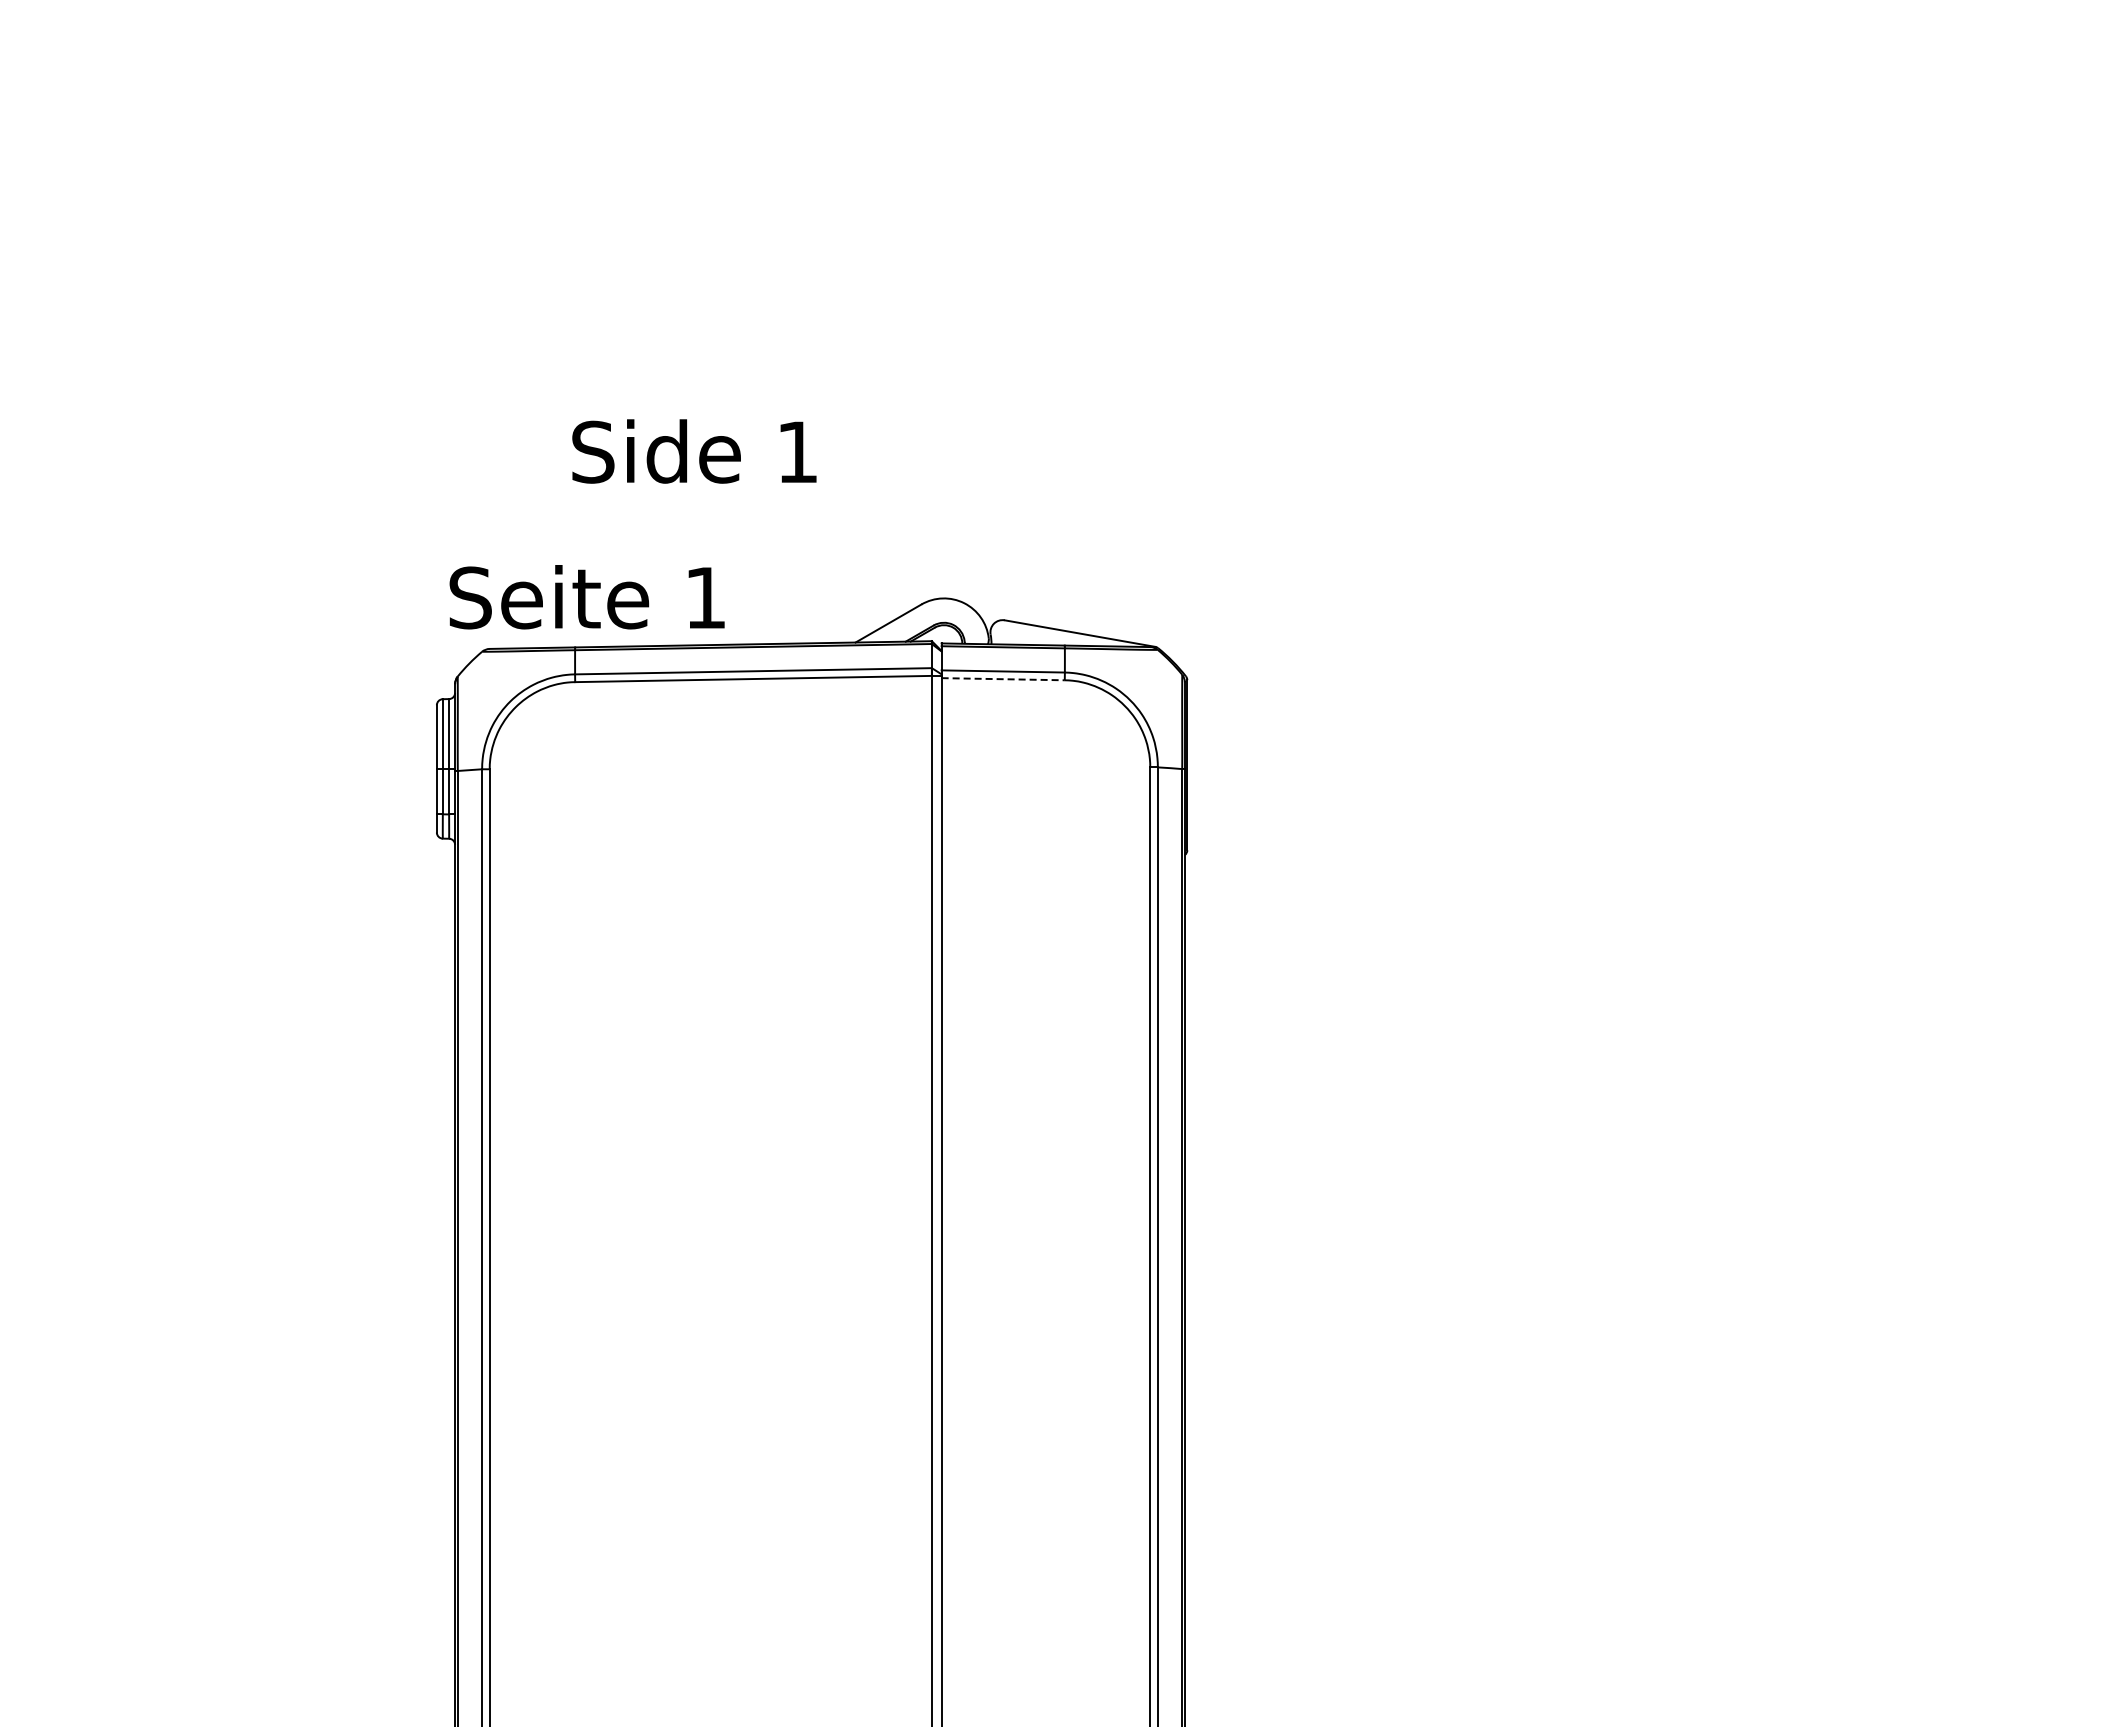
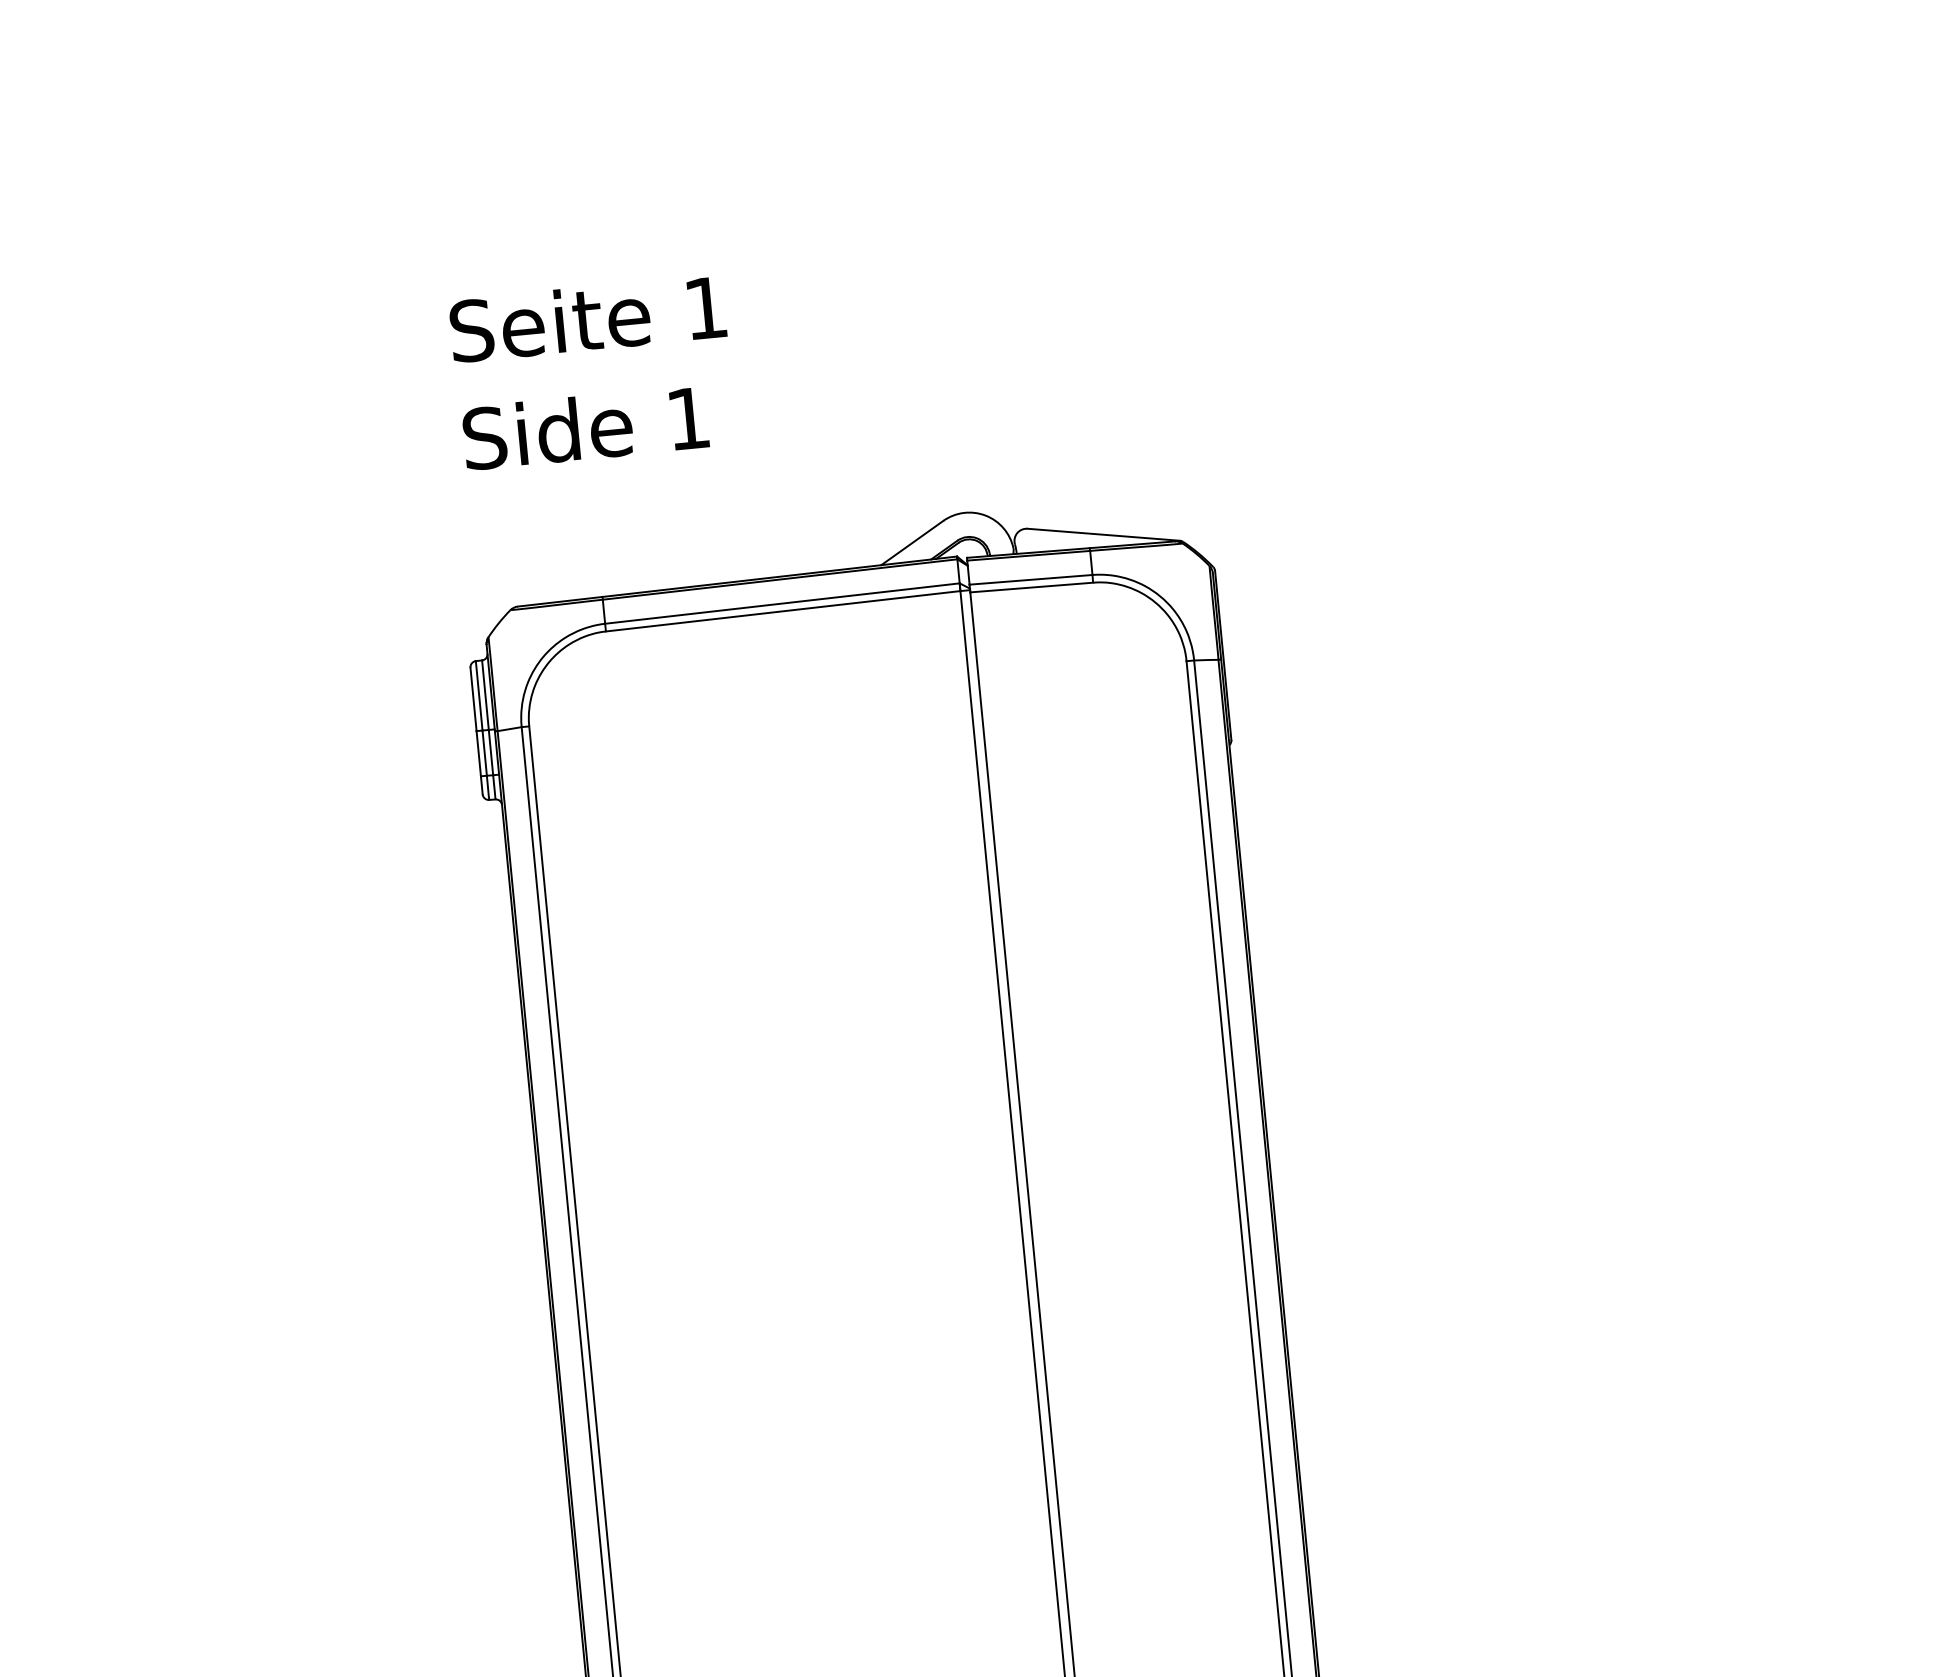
text: (694, 451) -> (585, 427), moved
text: (586, 597) -> (587, 319), moved
line: (1003, 679) -> (1032, 587), dashed -> solid

